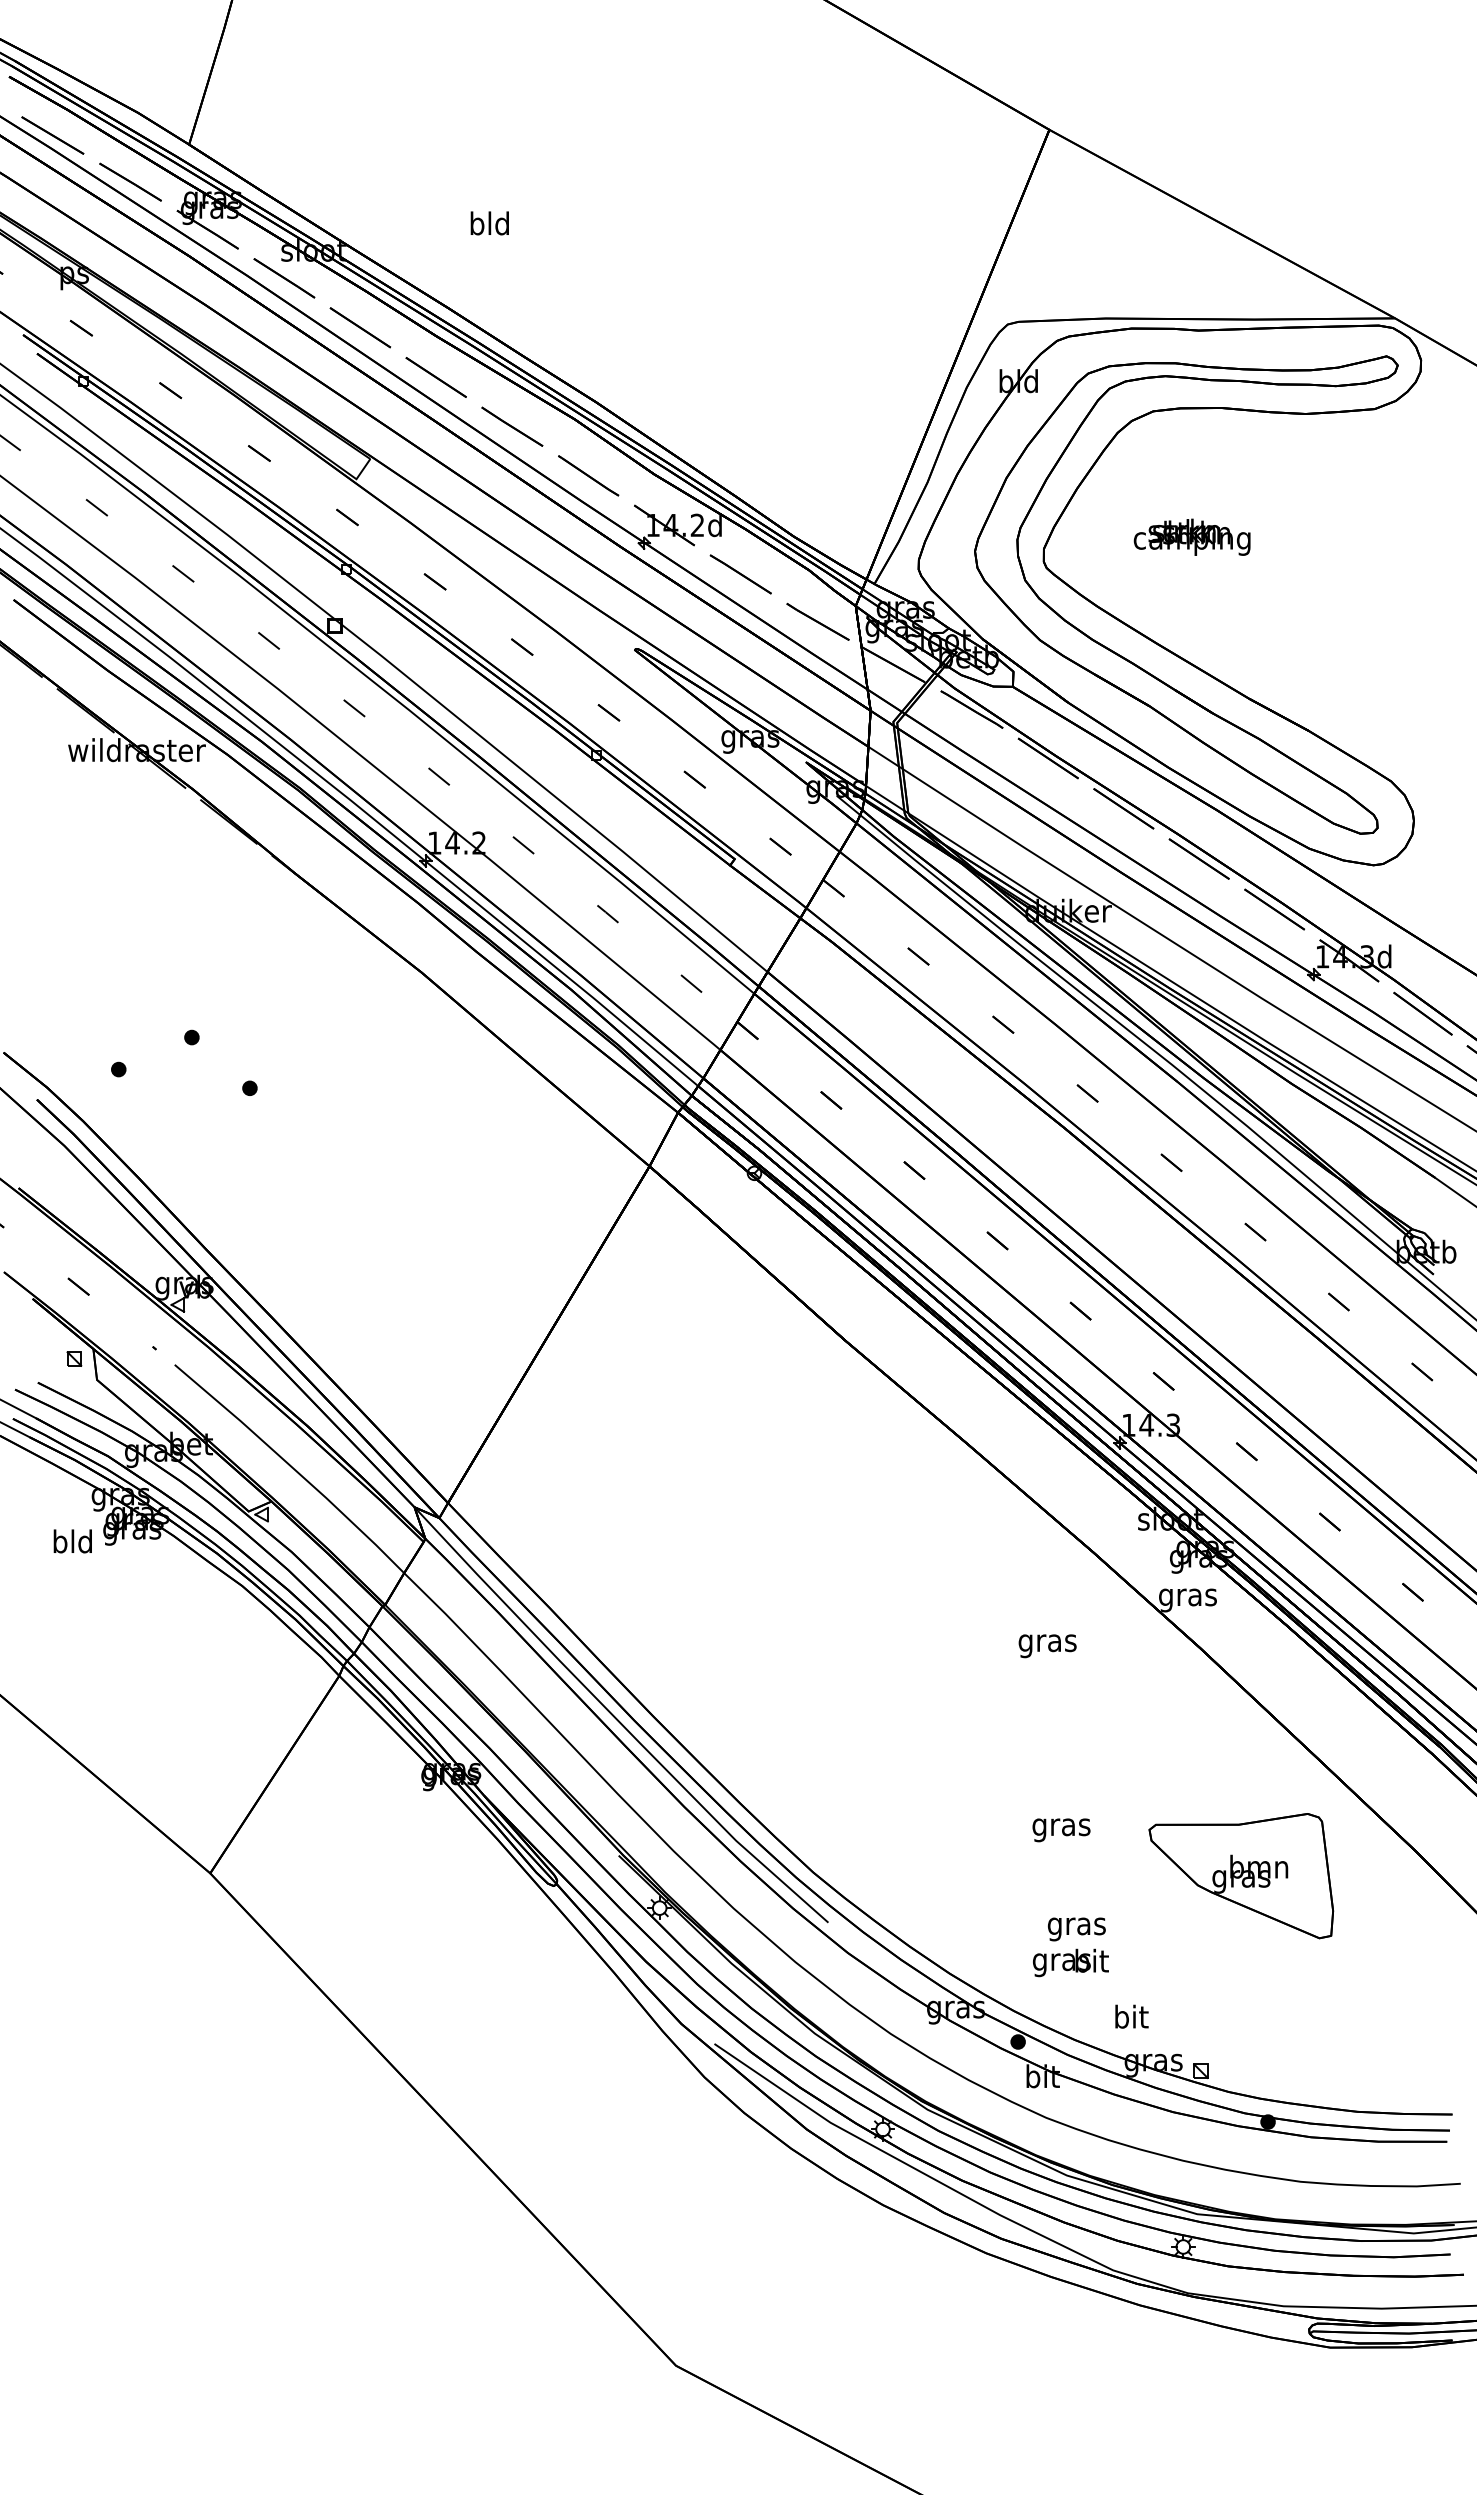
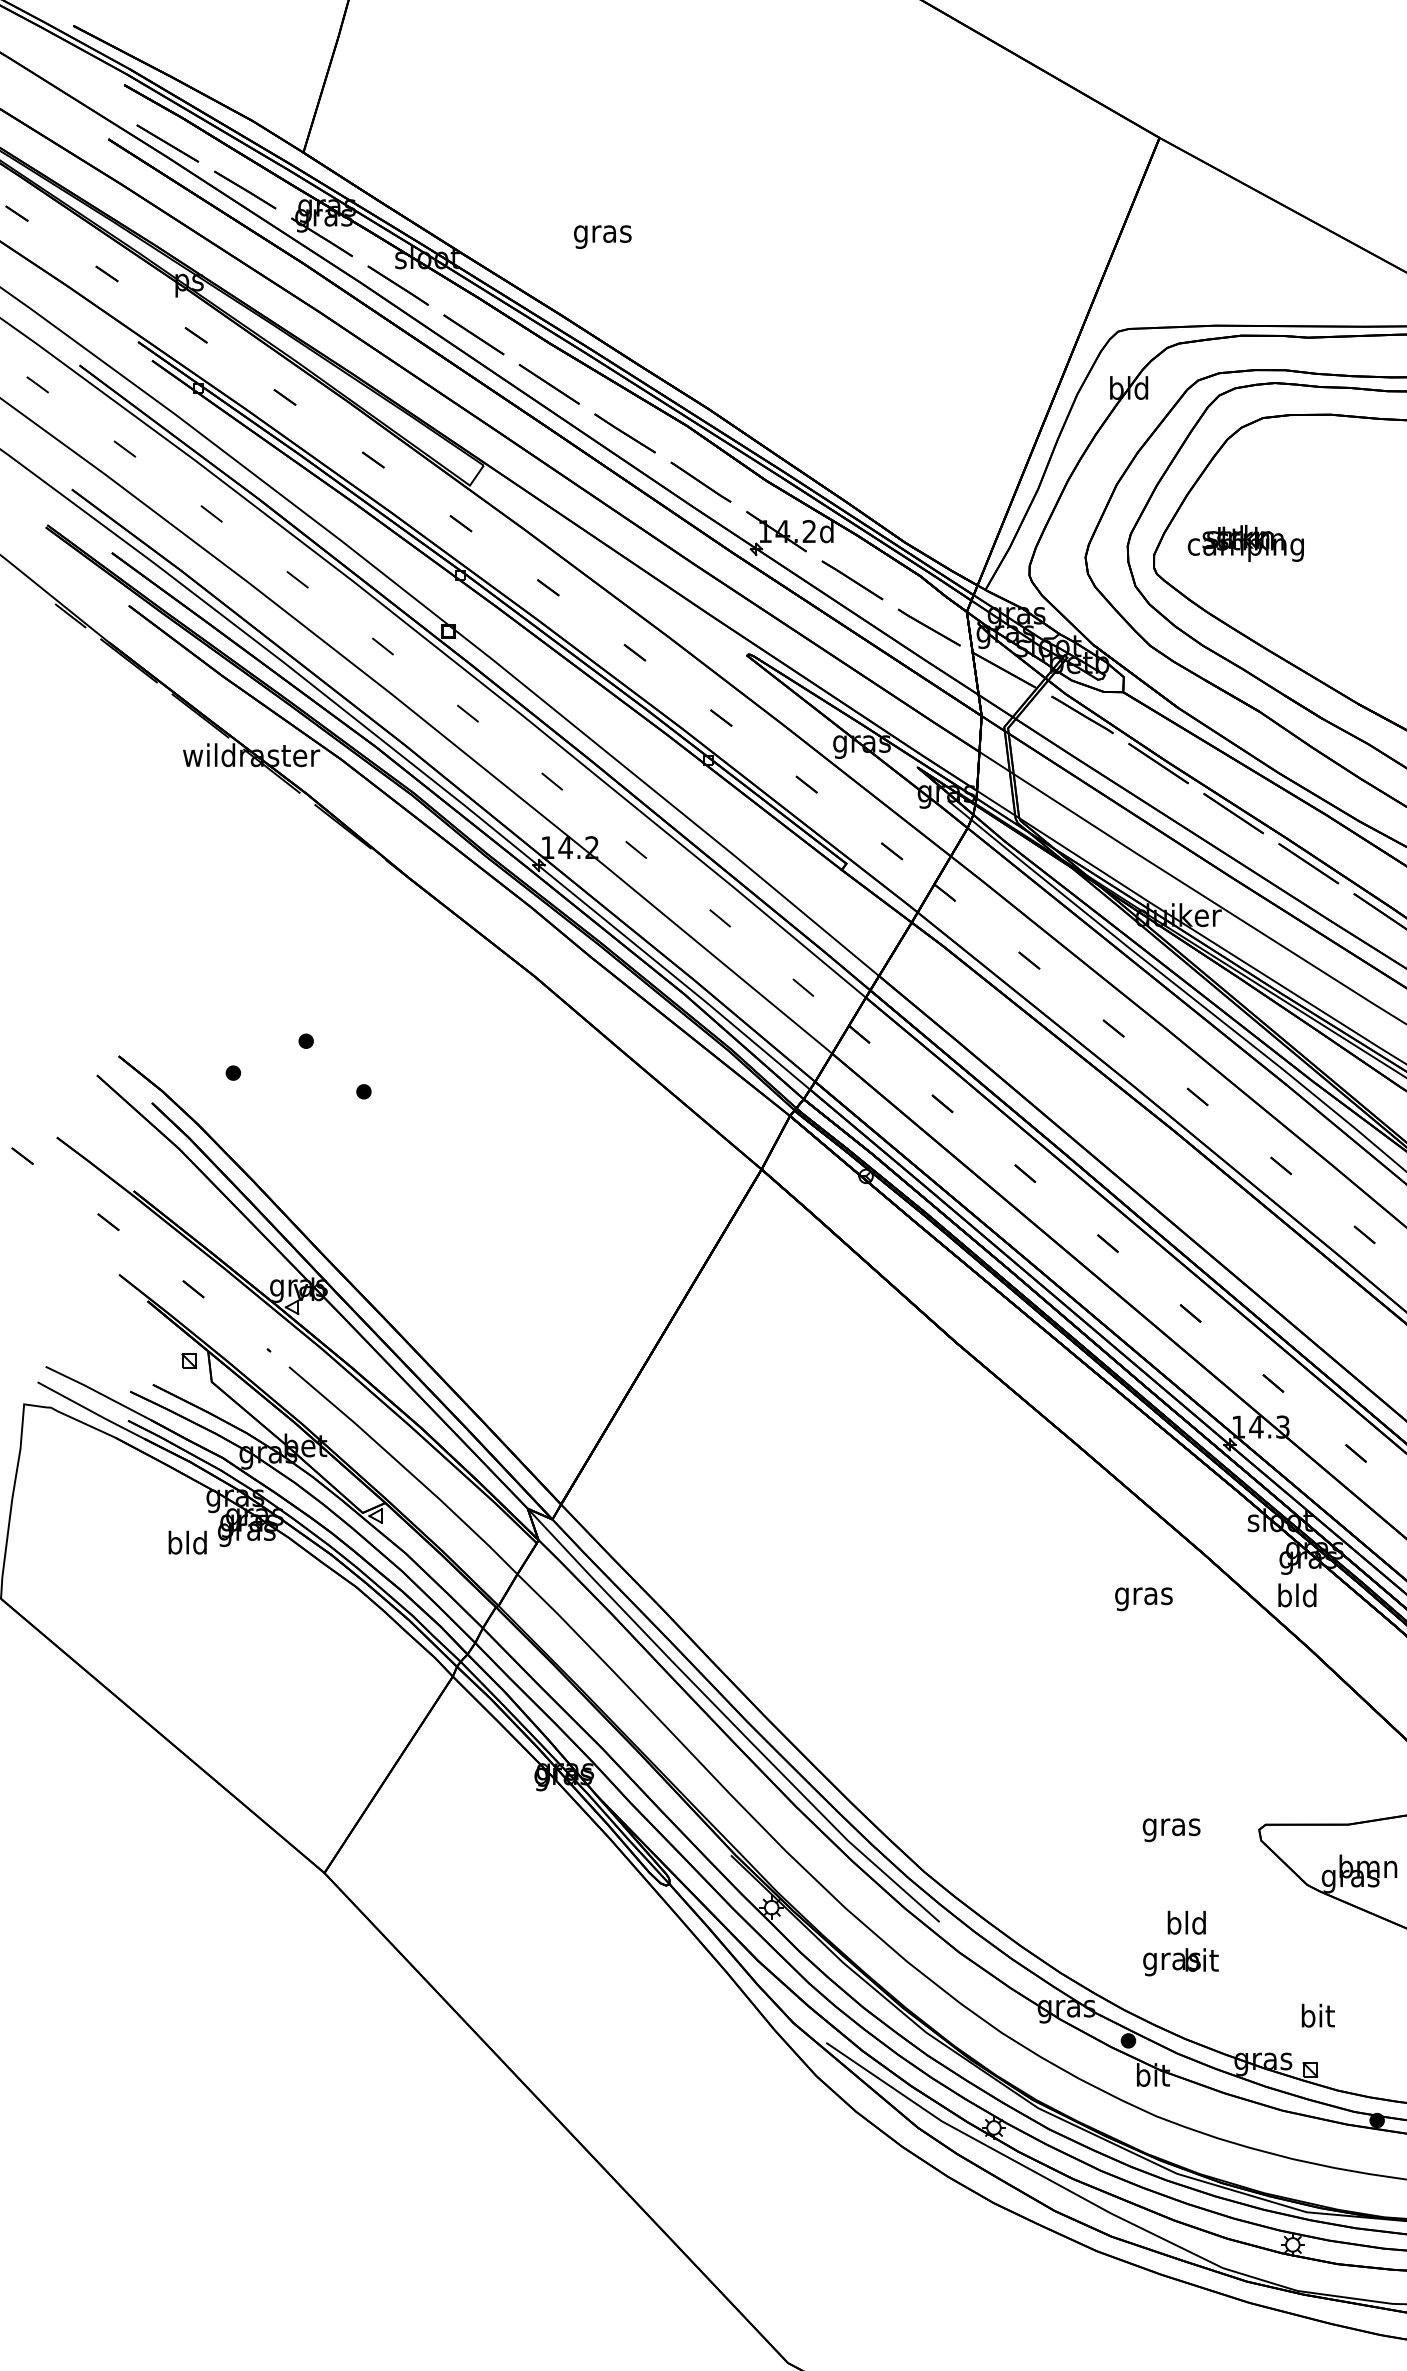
text: (489, 226) -> (602, 234), bld -> gras
text: (1191, 536) -> (1245, 542), moved
text: (1187, 1597) -> (1297, 1598), gras -> bld
text: (1047, 1646) -> (1143, 1599), moved
text: (1076, 1926) -> (1186, 1925), gras -> bld
text: (1131, 2016) -> (1317, 2015), moved

